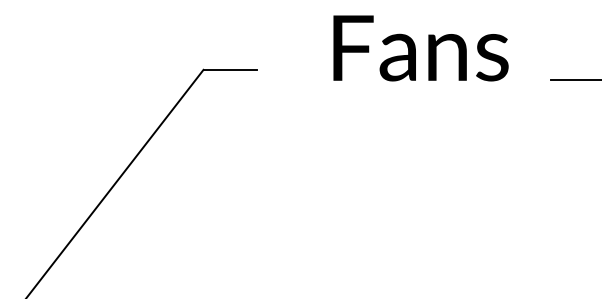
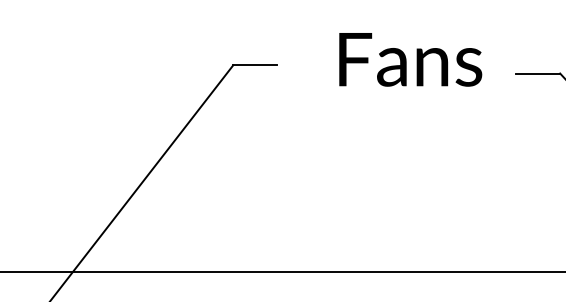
text: (420, 48) -> (410, 59), moved

